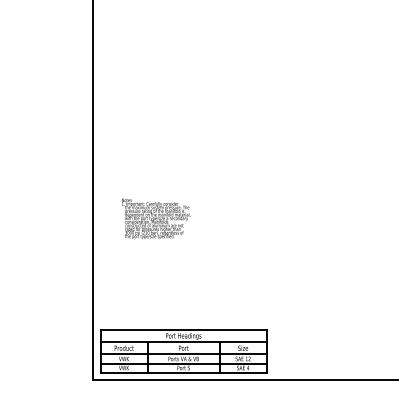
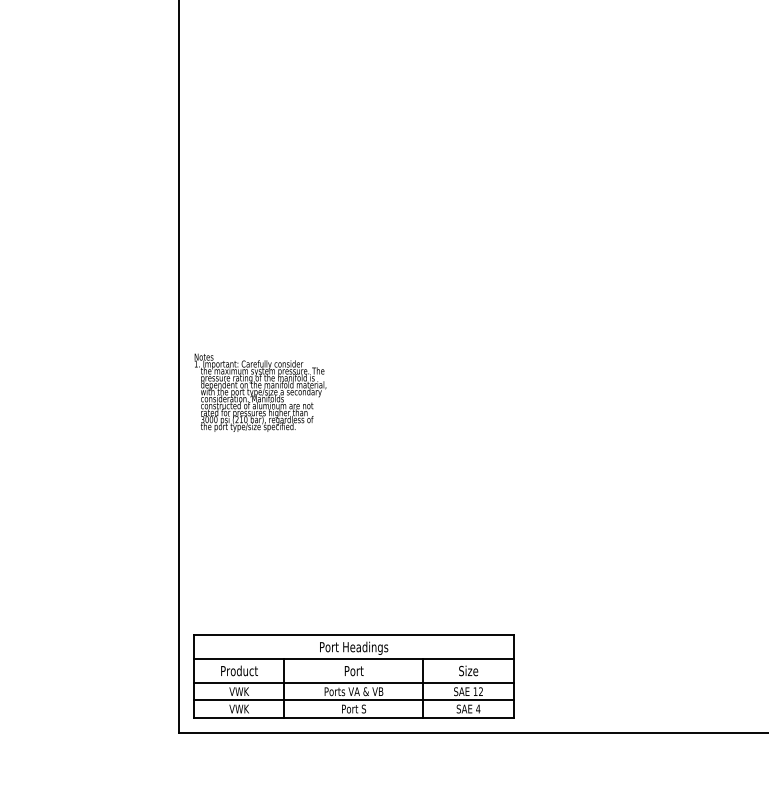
text: (156, 218) -> (261, 392), moved

